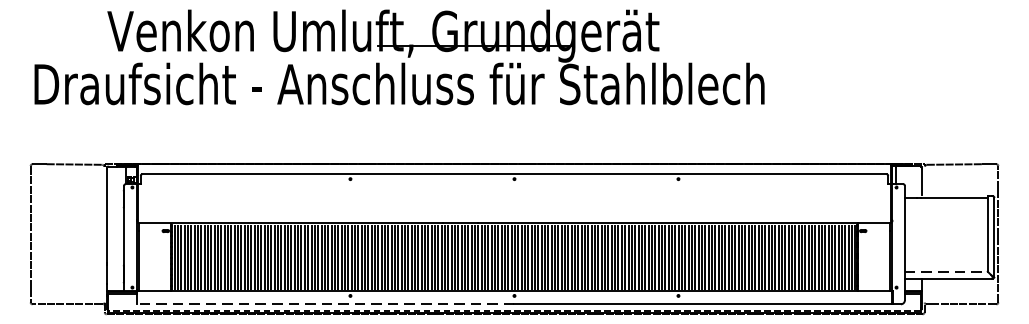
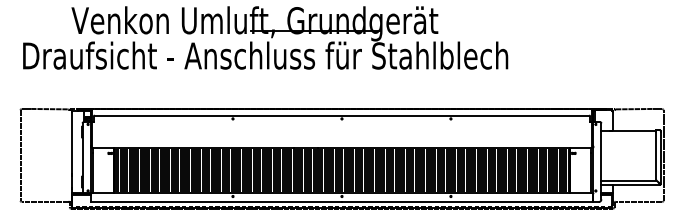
line: (947, 271) -> (629, 180), dashed -> solid
line: (325, 304) -> (216, 202), dashed -> solid

